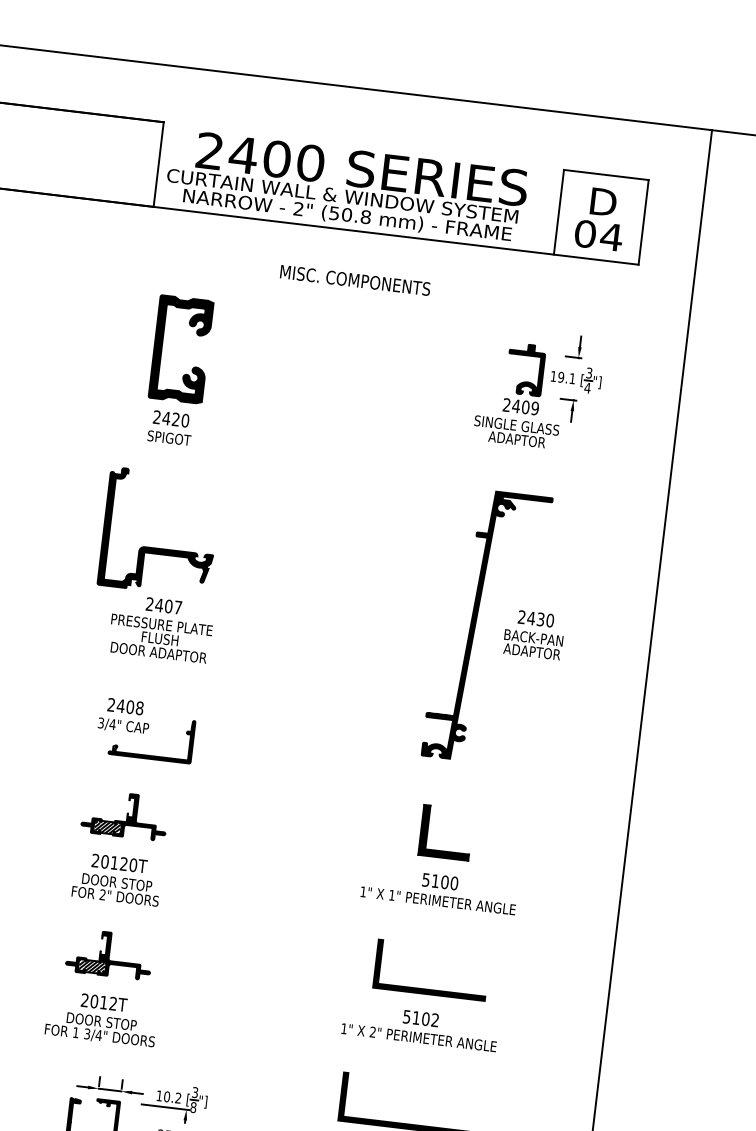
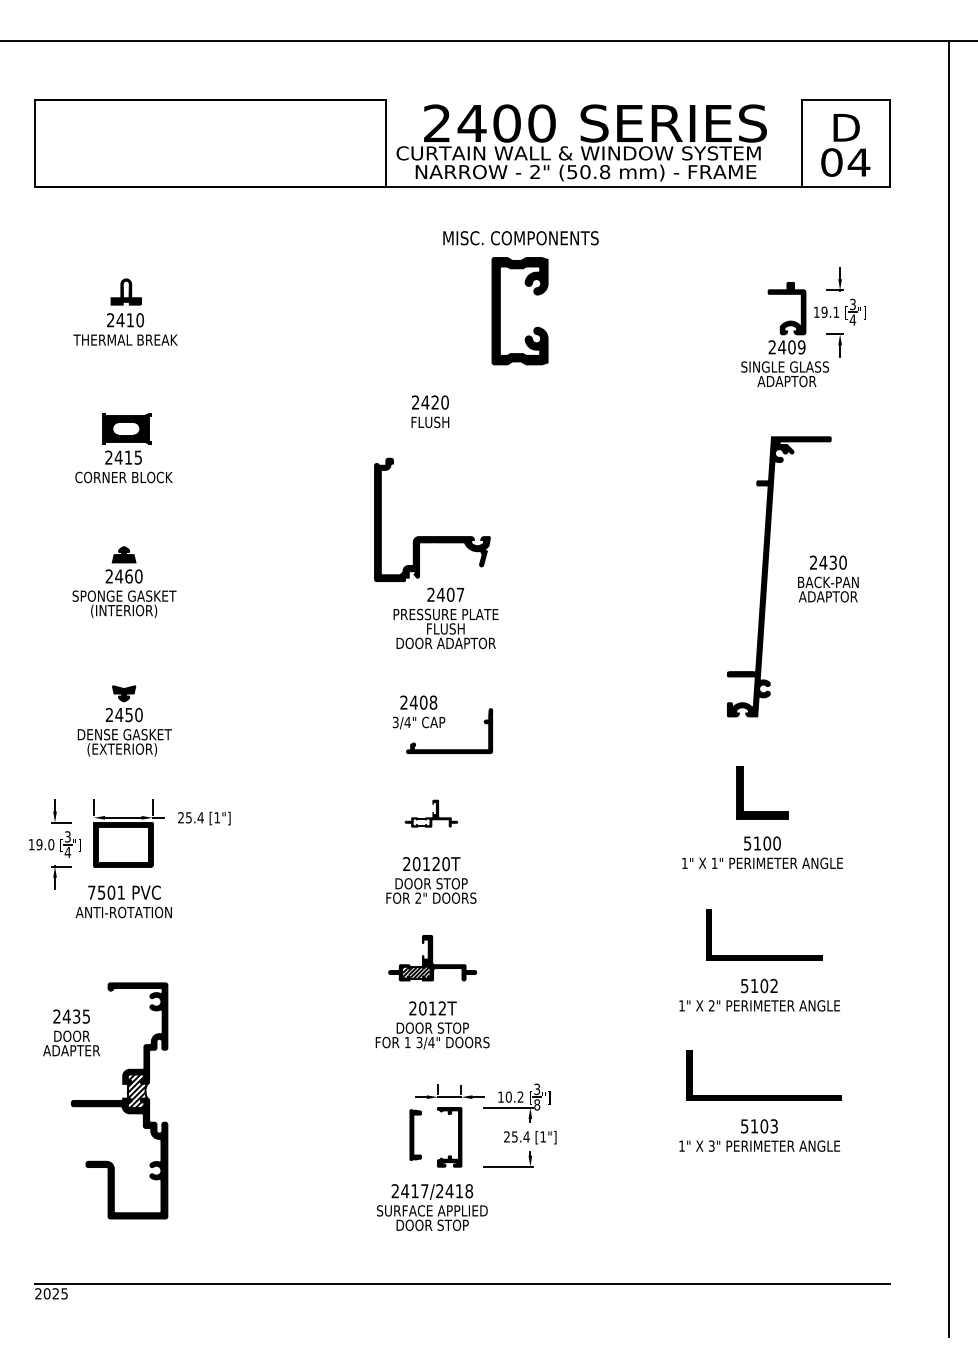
text: (354, 280) -> (520, 238), moved
part: (162, 347) -> (500, 311), moved
text: (169, 438) -> (430, 422), SPIGOT -> FLUSH
part: (125, 814) -> (431, 813), size x0.6

